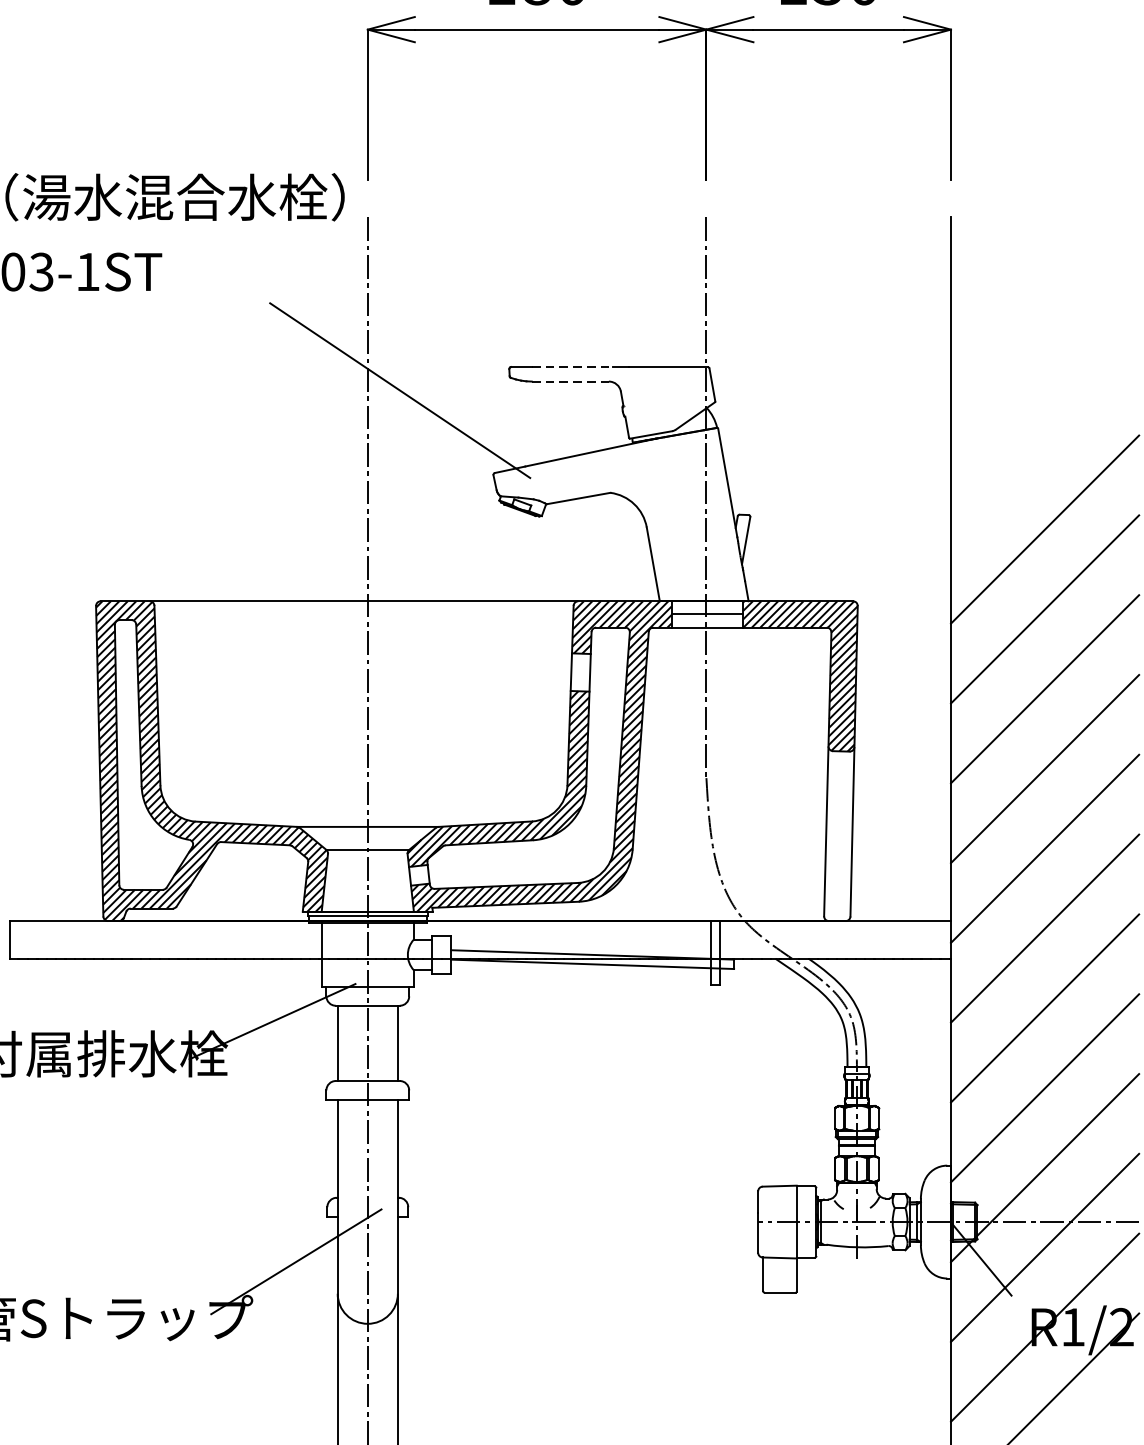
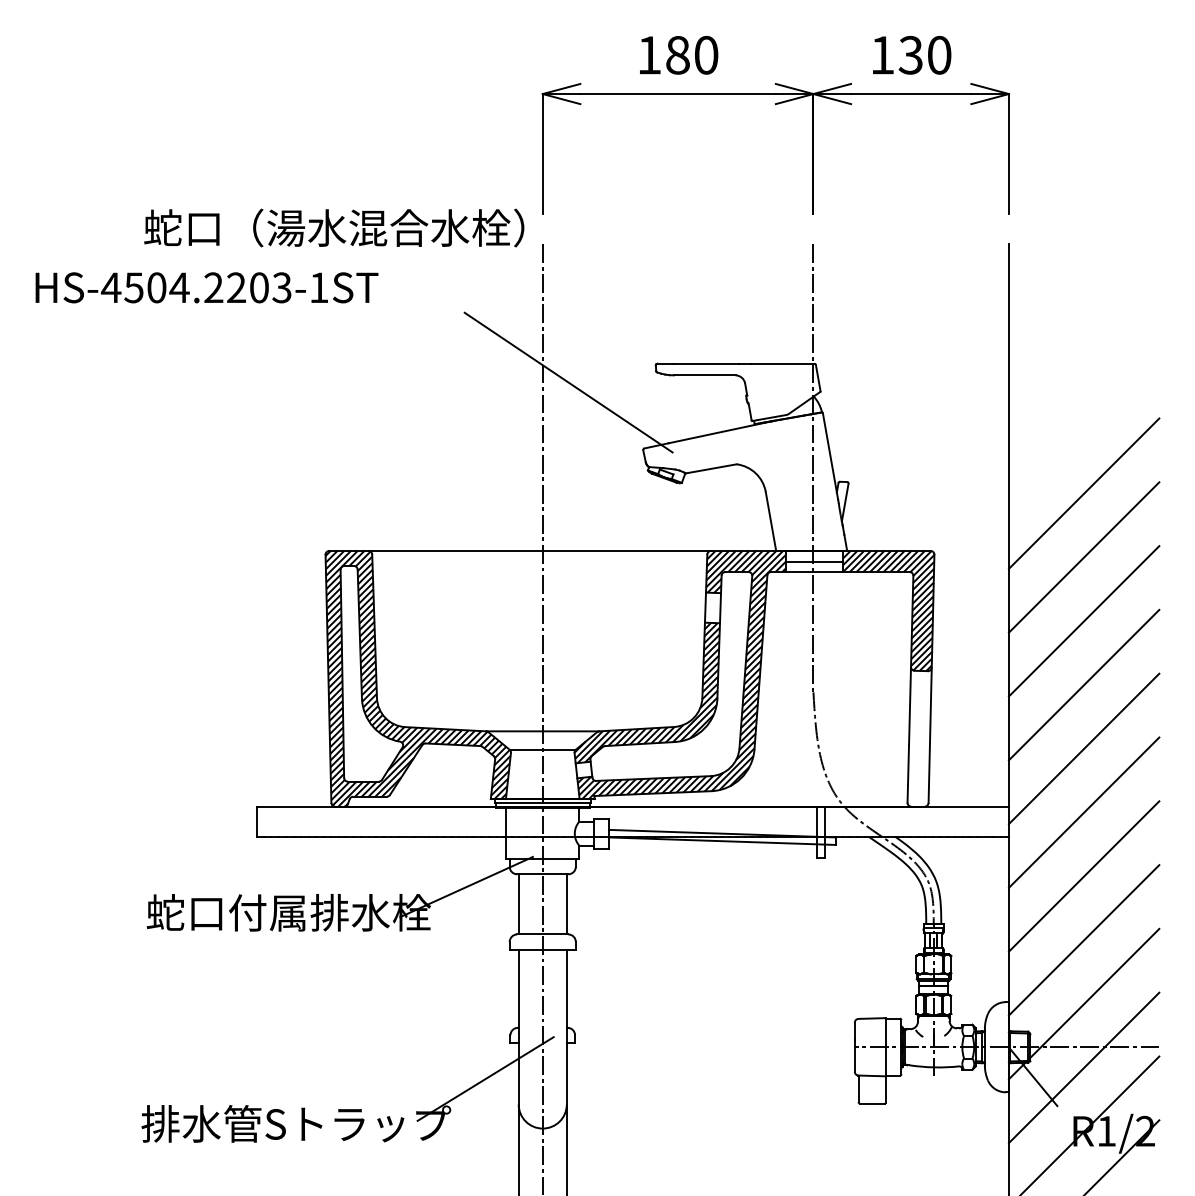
line: (572, 366) -> (706, 363), dashed -> solid
line: (570, 381) -> (704, 375), dashed -> solid

